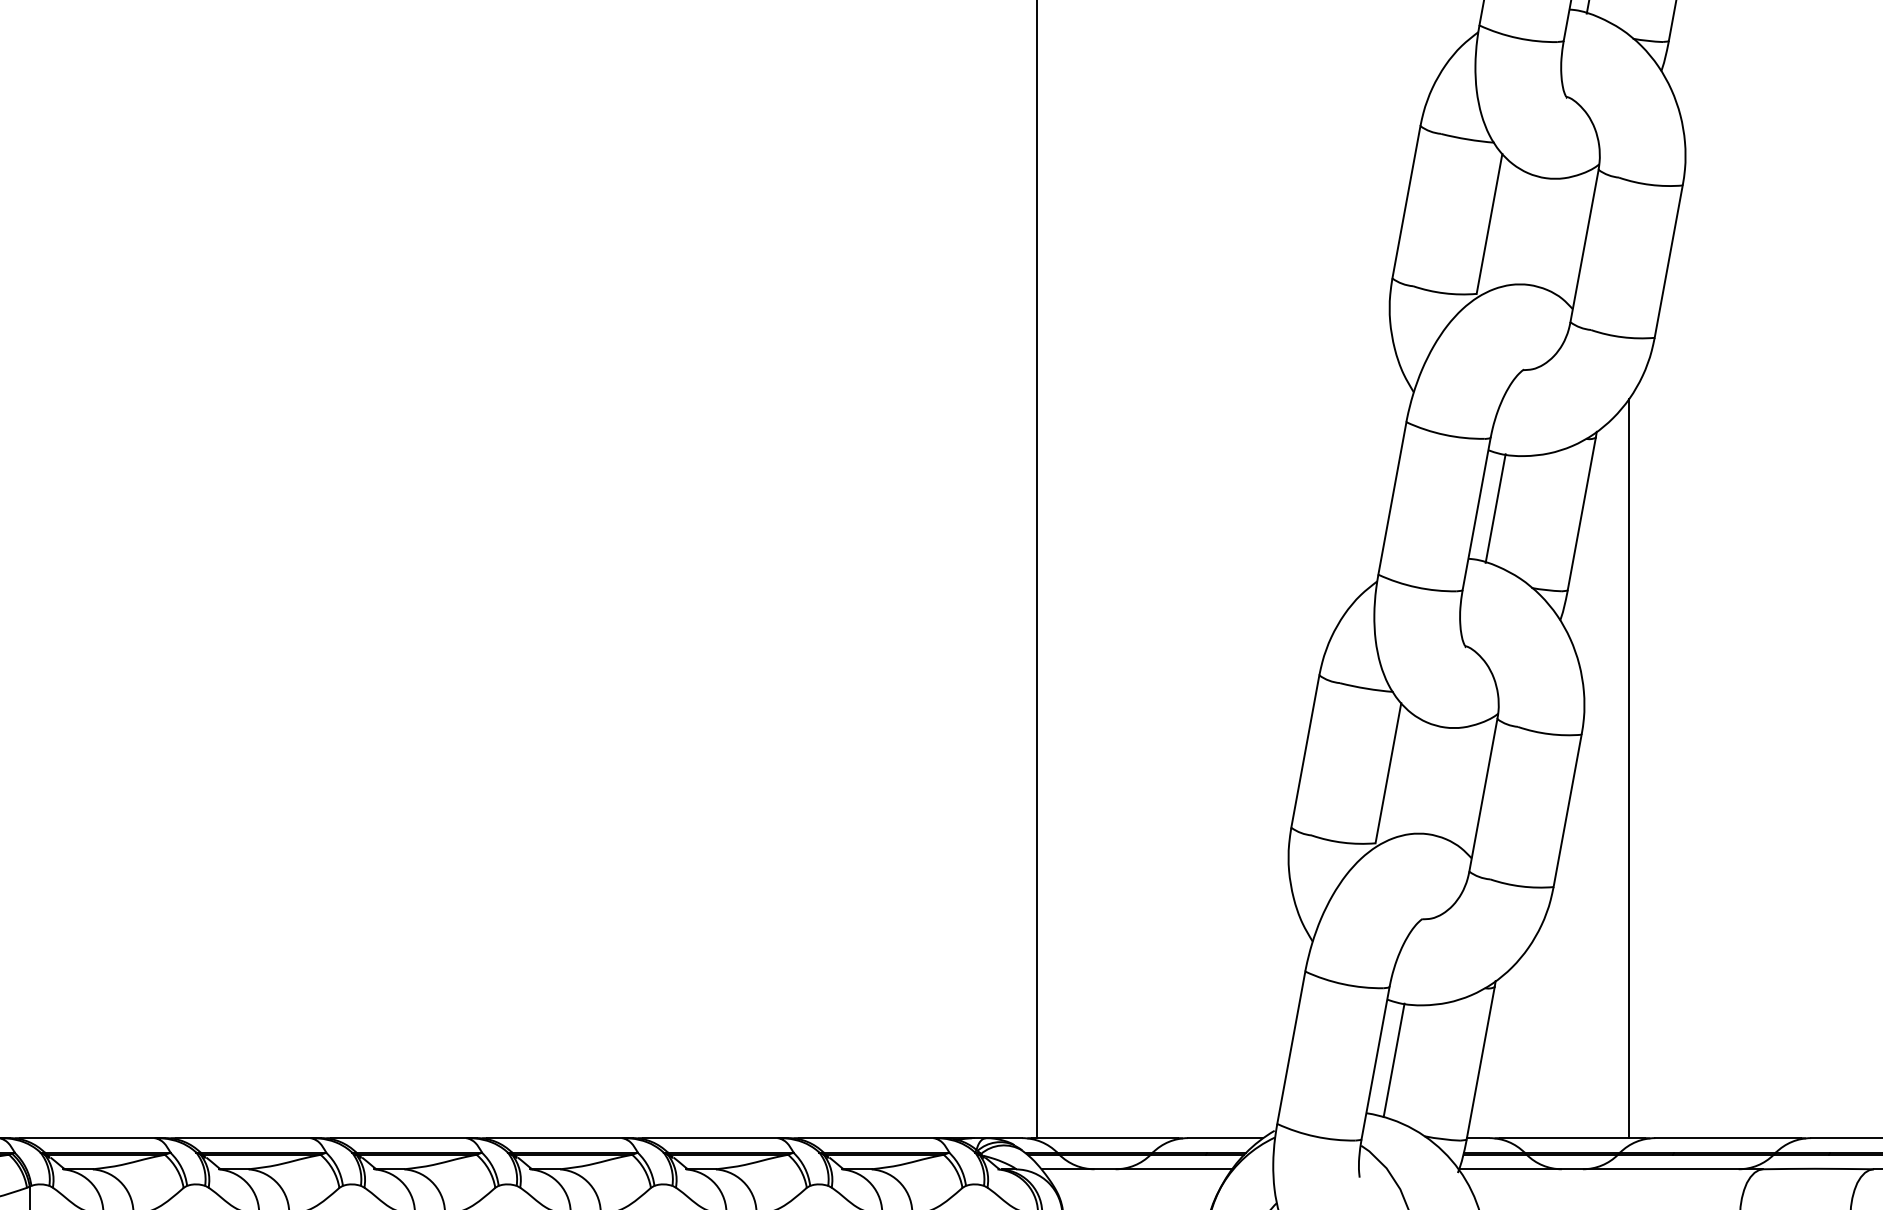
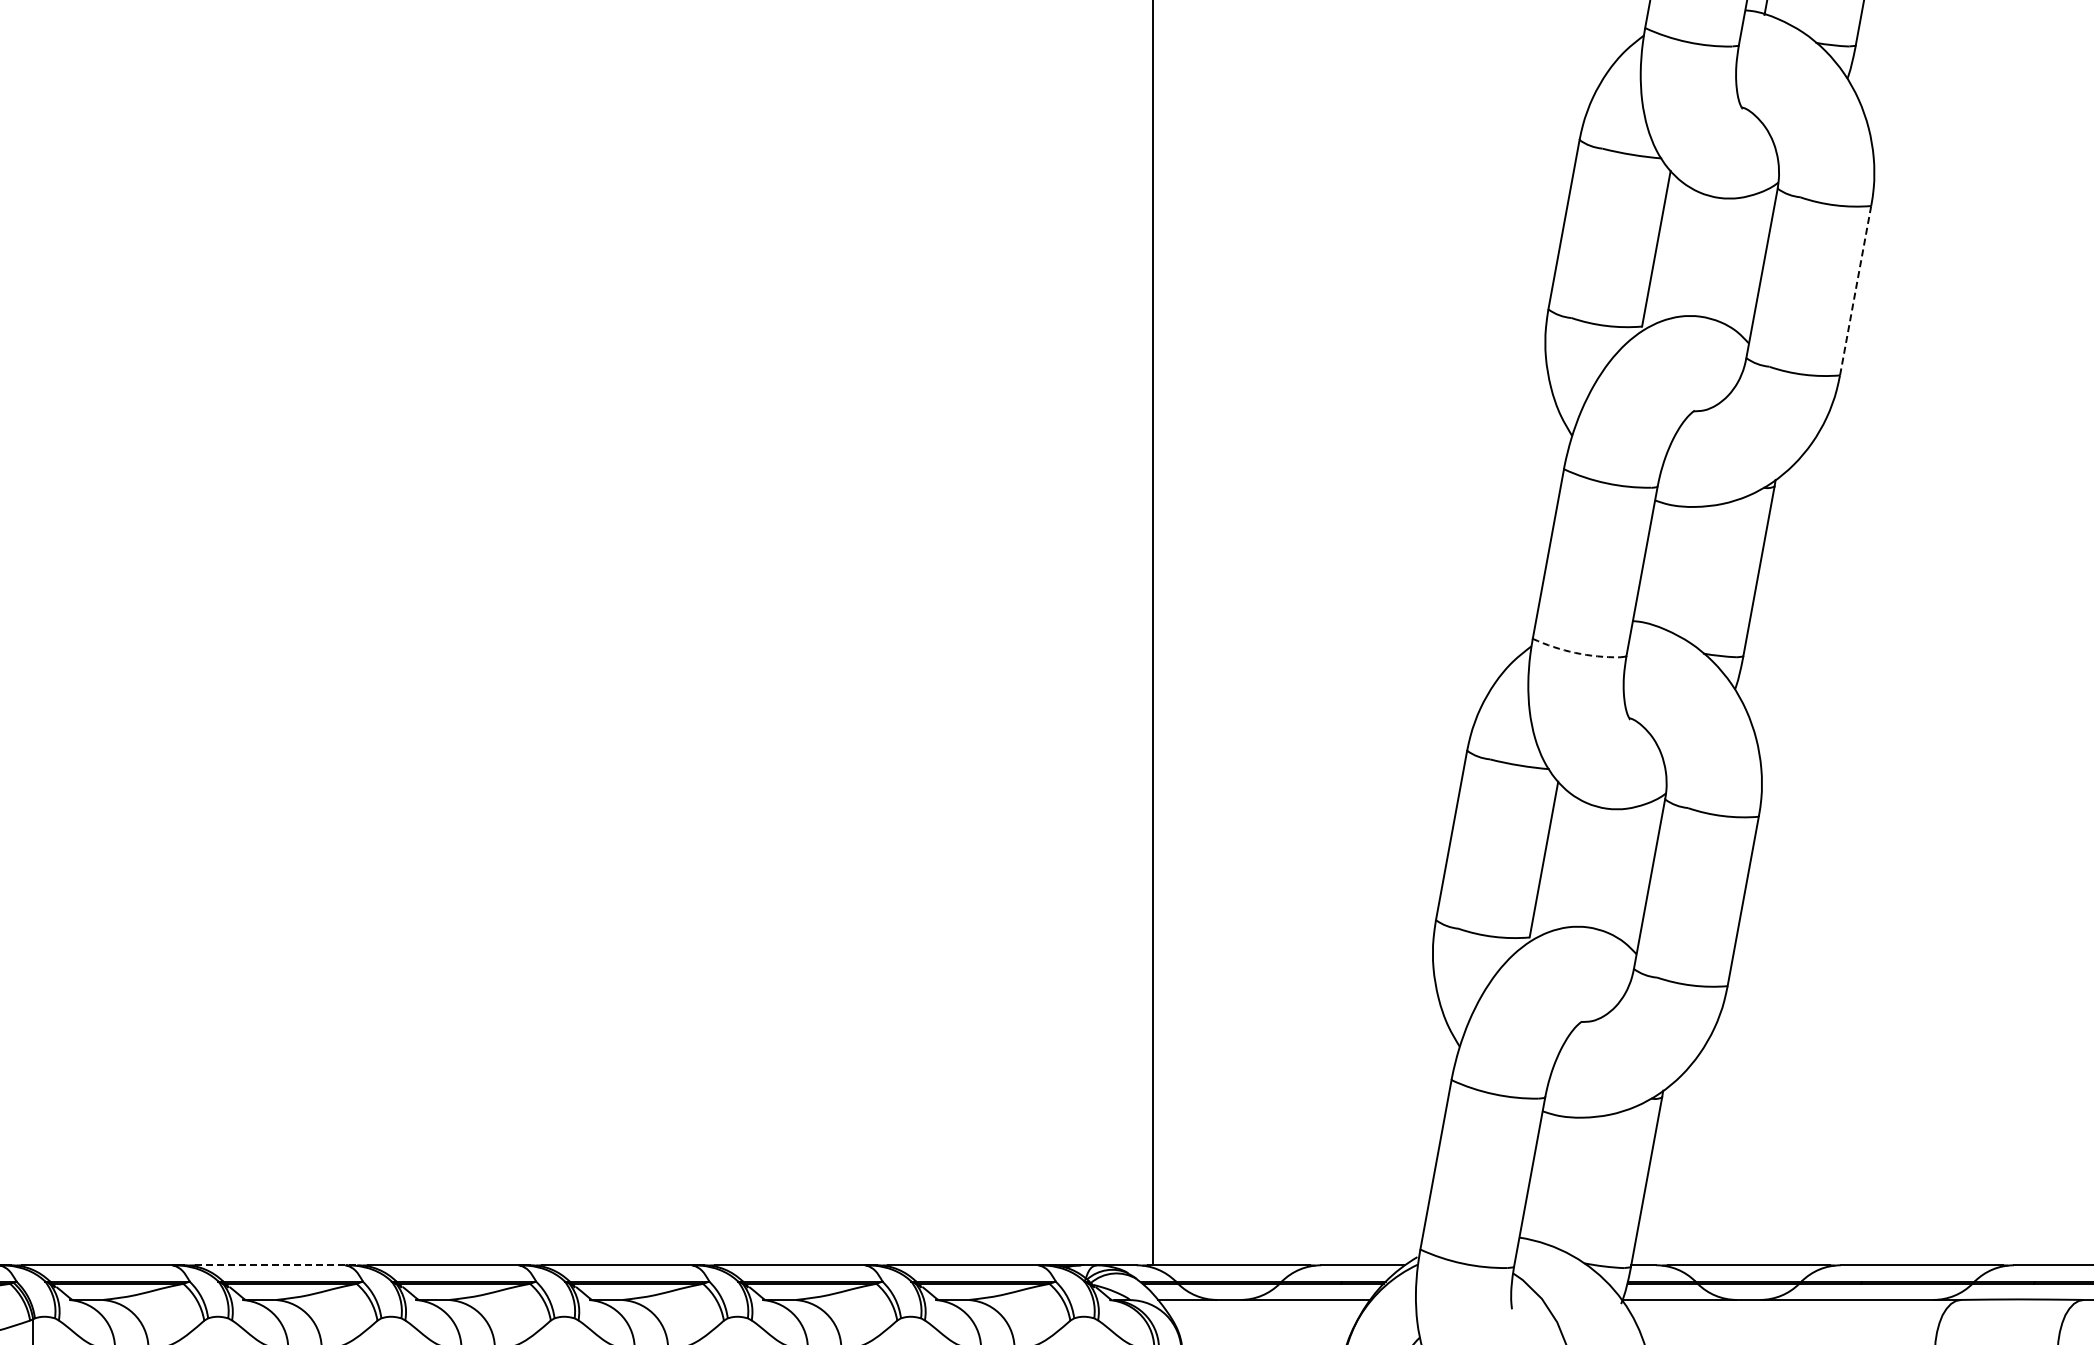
line: (1668, 261) -> (1855, 290), solid -> dashed
line: (1495, 507) -> (1663, 564), removed
arc: (1416, 587) -> (1575, 652), solid -> dashed
line: (1629, 768) -> (1811, 854), removed
line: (1393, 1060) -> (1549, 1178), removed
line: (248, 1138) -> (276, 1265), solid -> dashed

